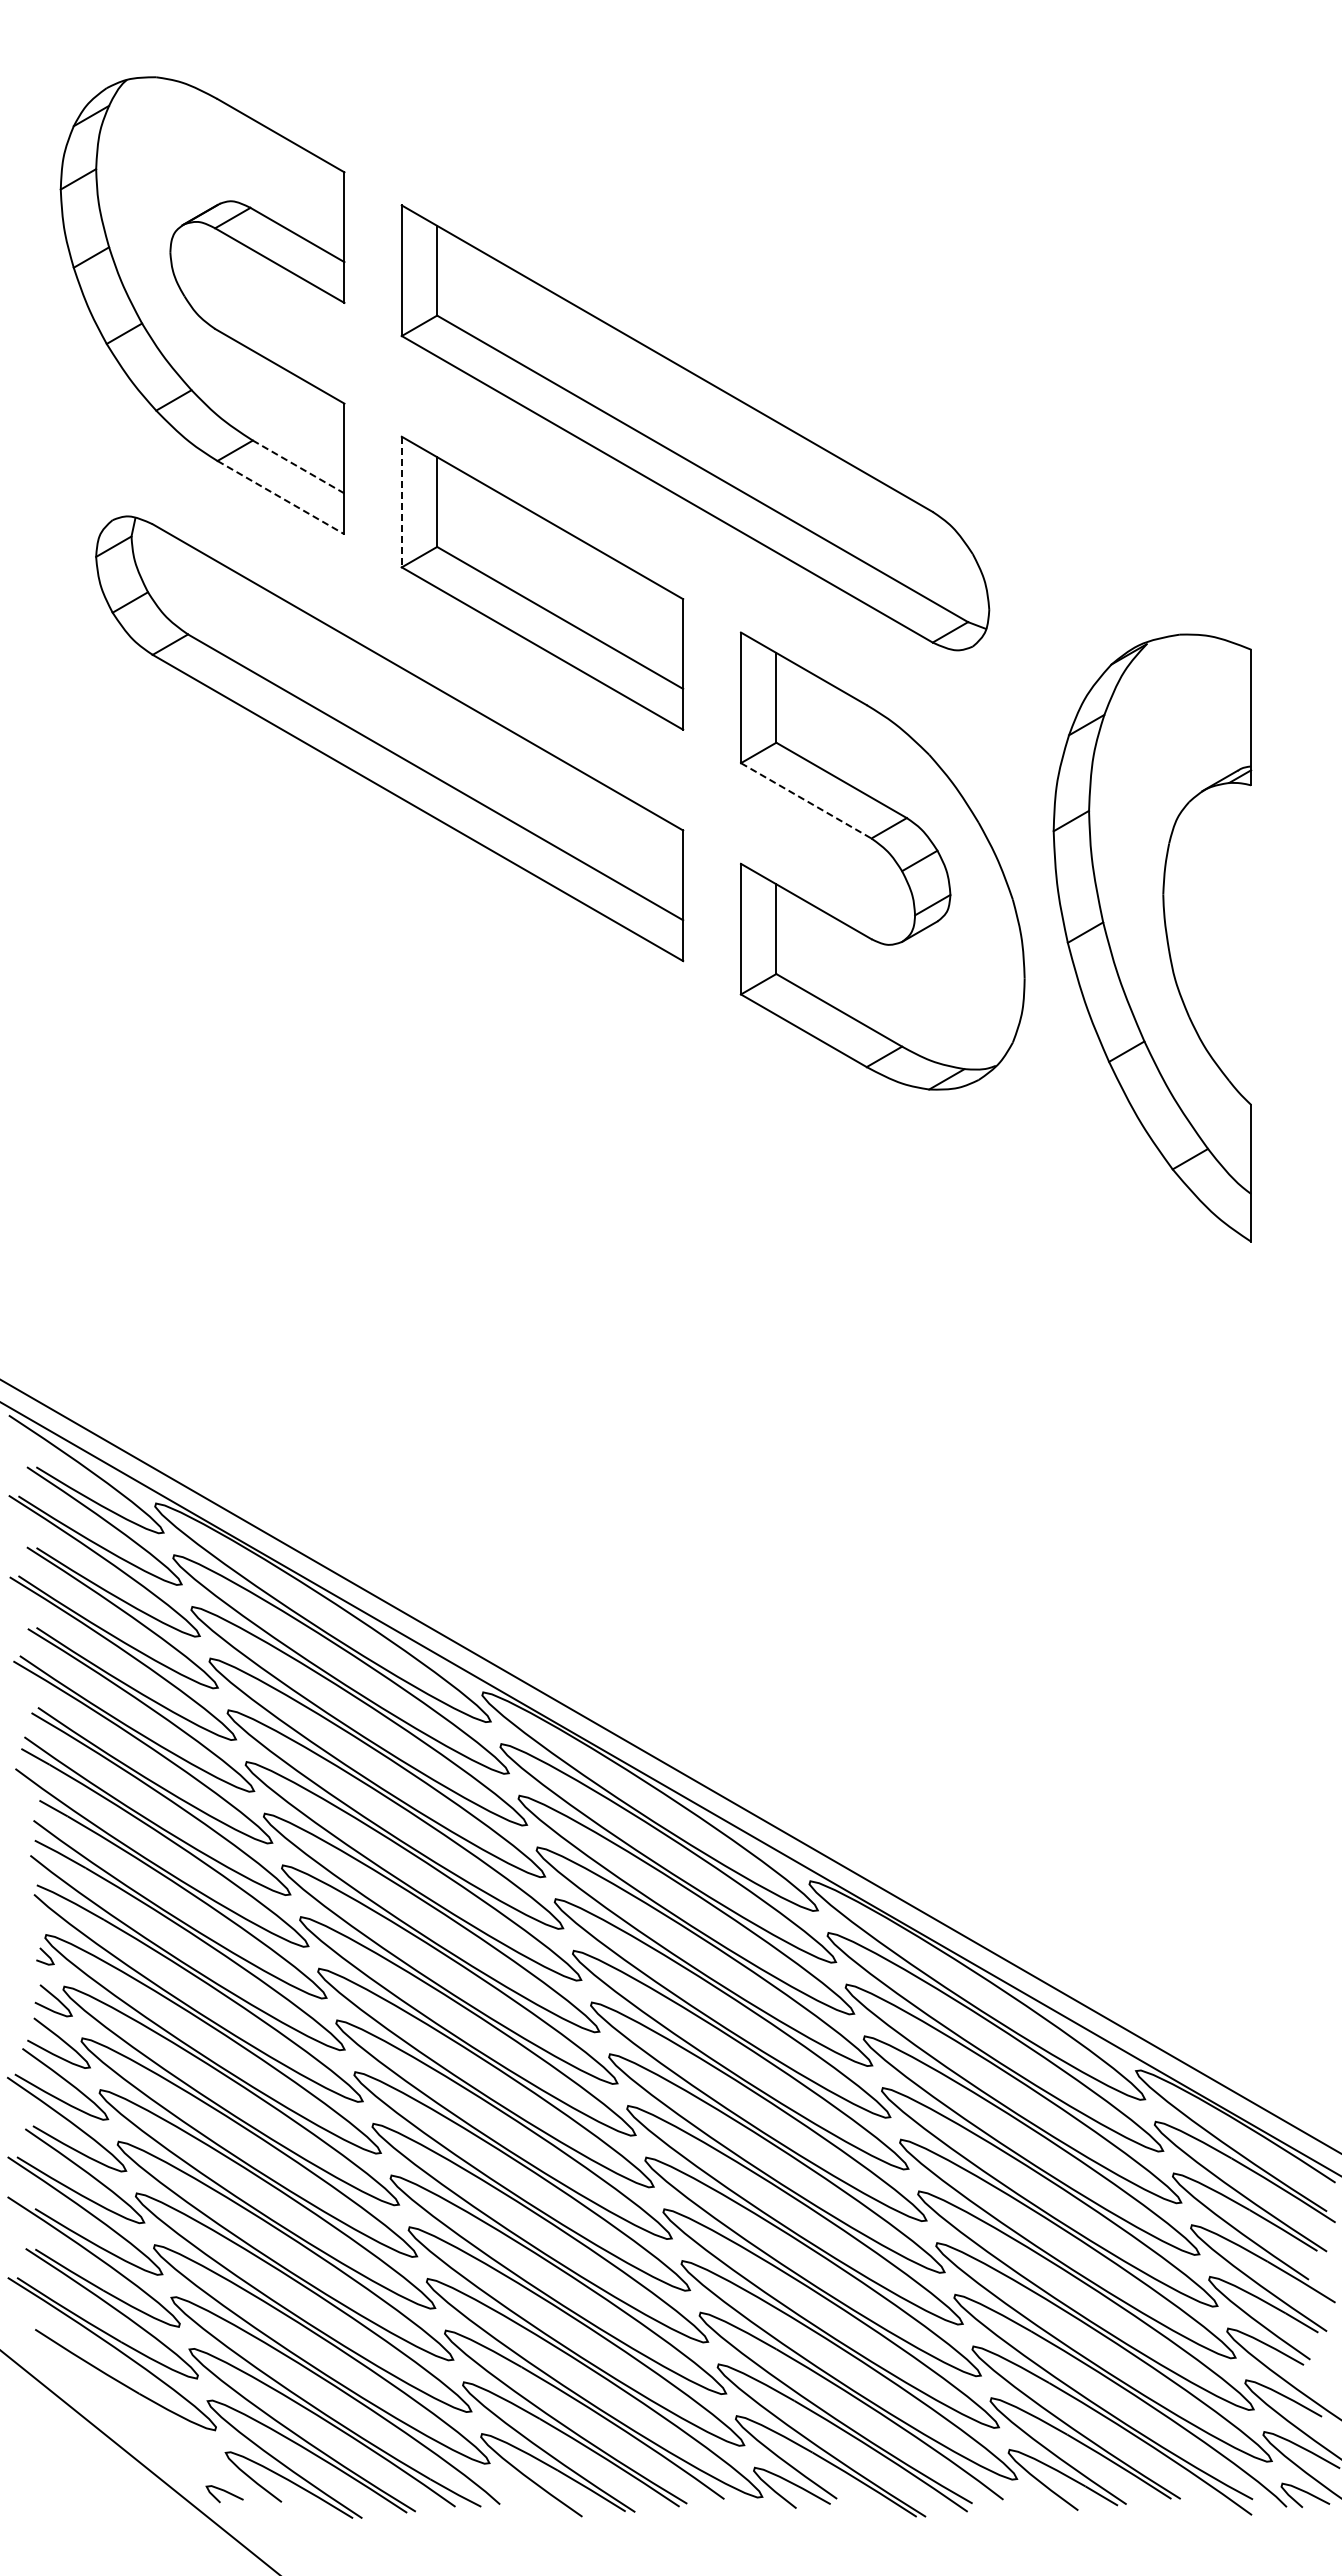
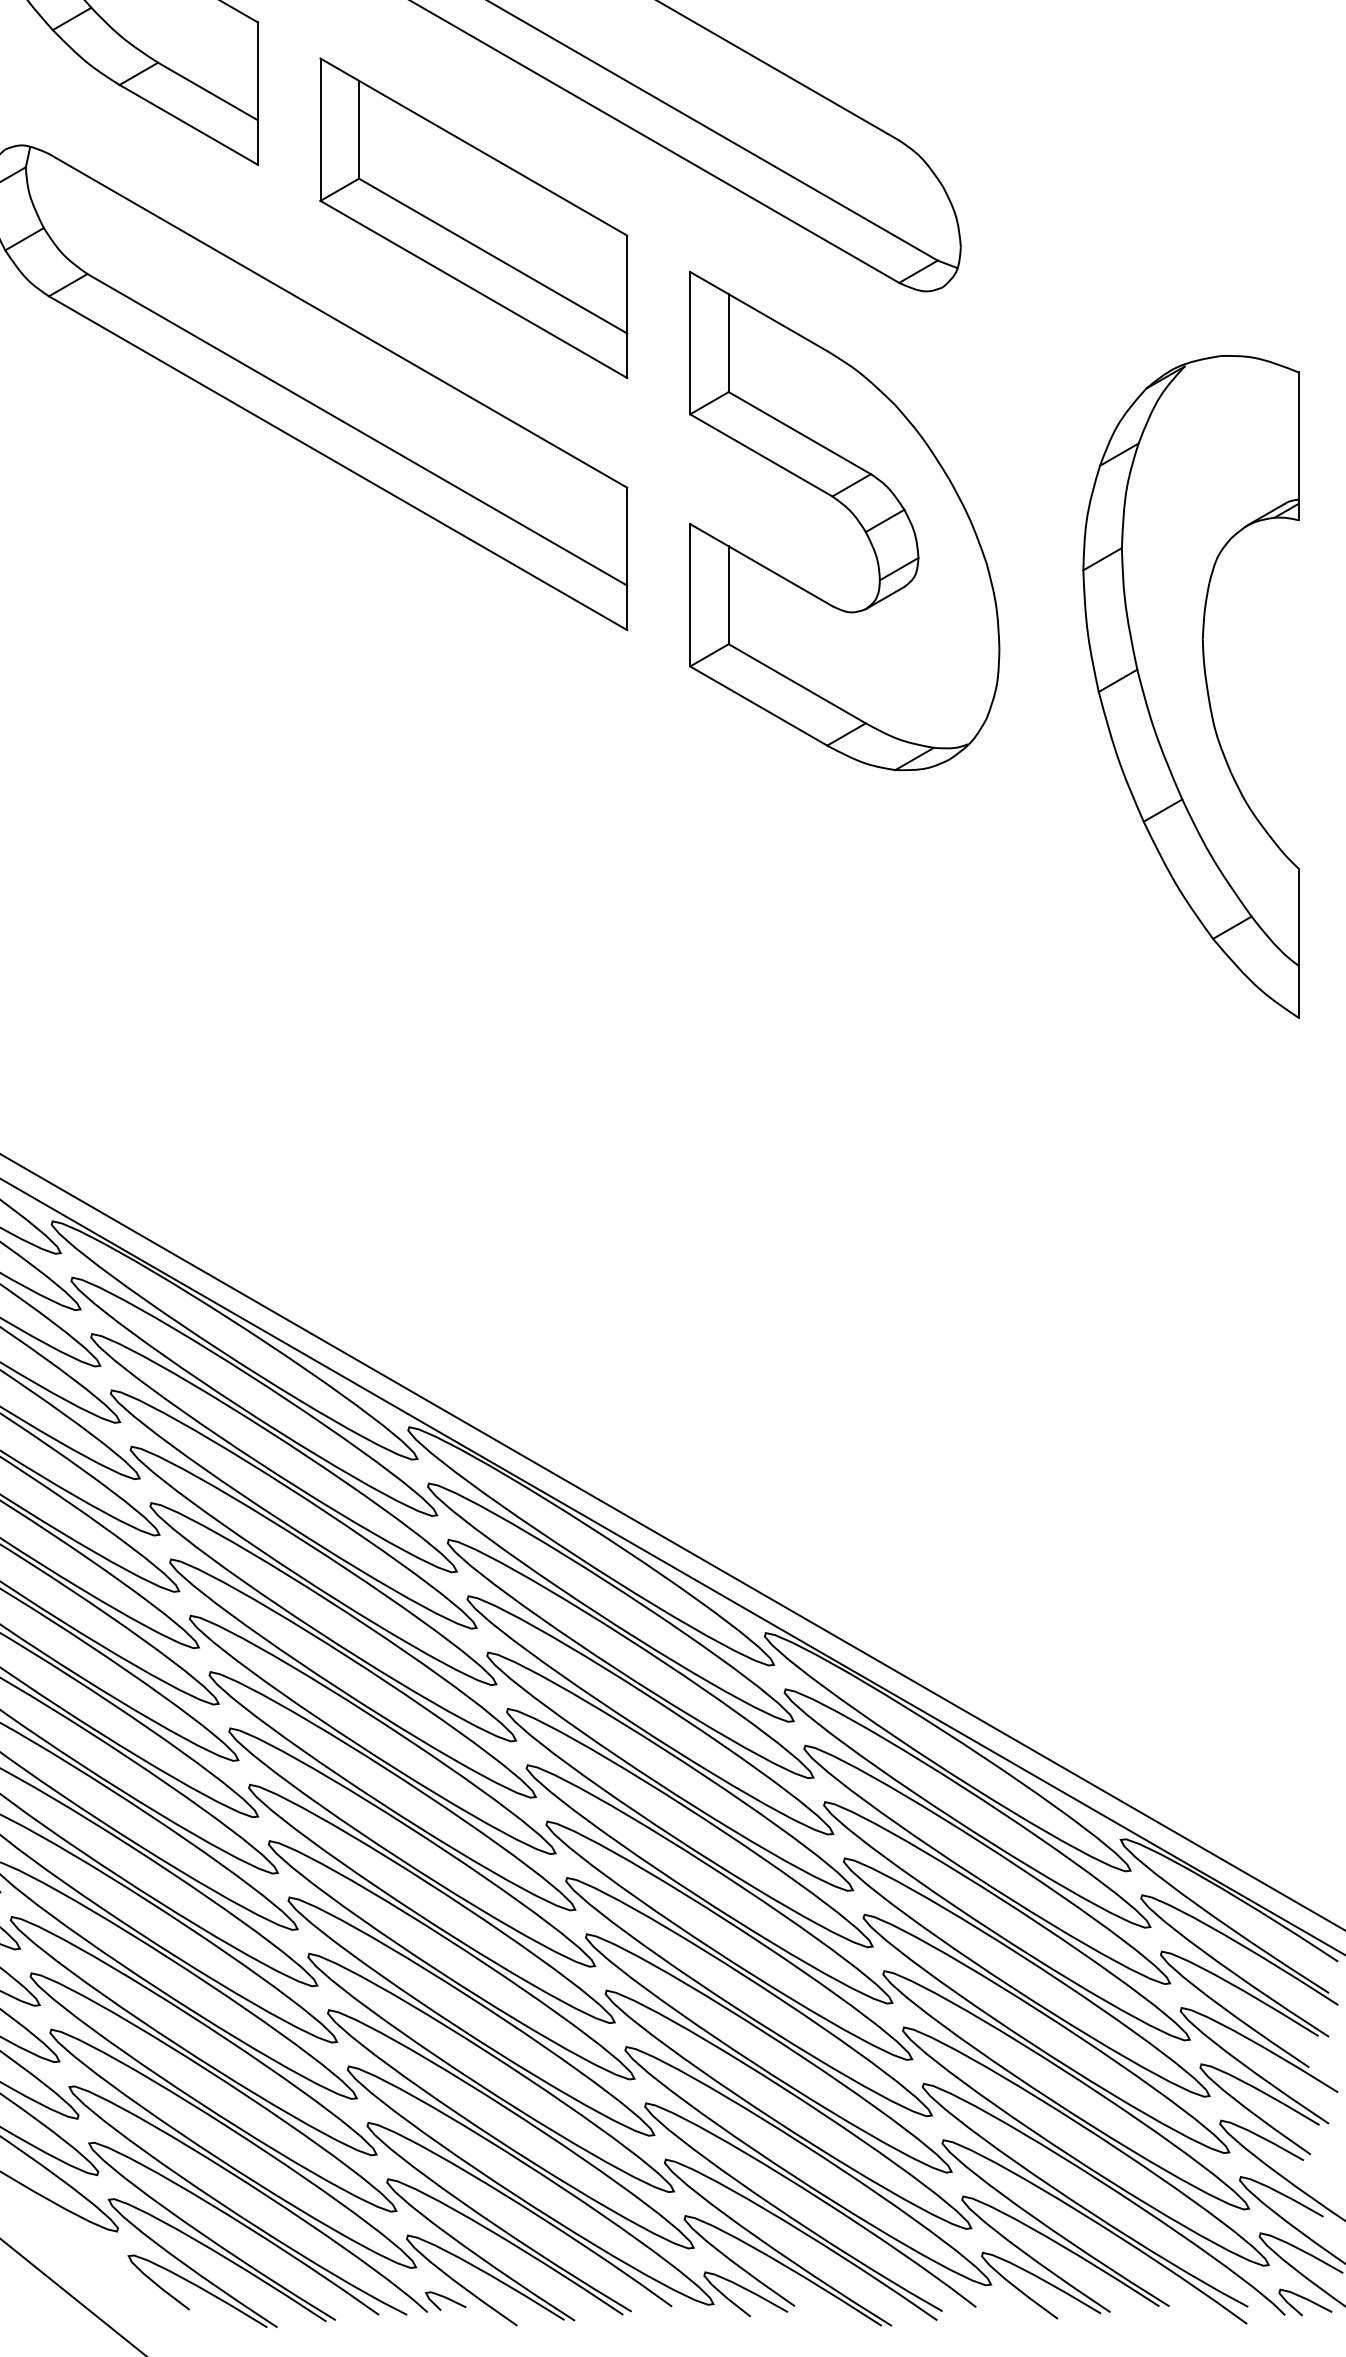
line: (298, 467) -> (207, 92), dashed -> solid
line: (281, 497) -> (189, 124), dashed -> solid
line: (401, 502) -> (320, 130), dashed -> solid
line: (806, 801) -> (761, 456), dashed -> solid
part: (1152, 937) -> (1191, 686), moved
curve: (225, 2492) -> (446, 2299), moved

